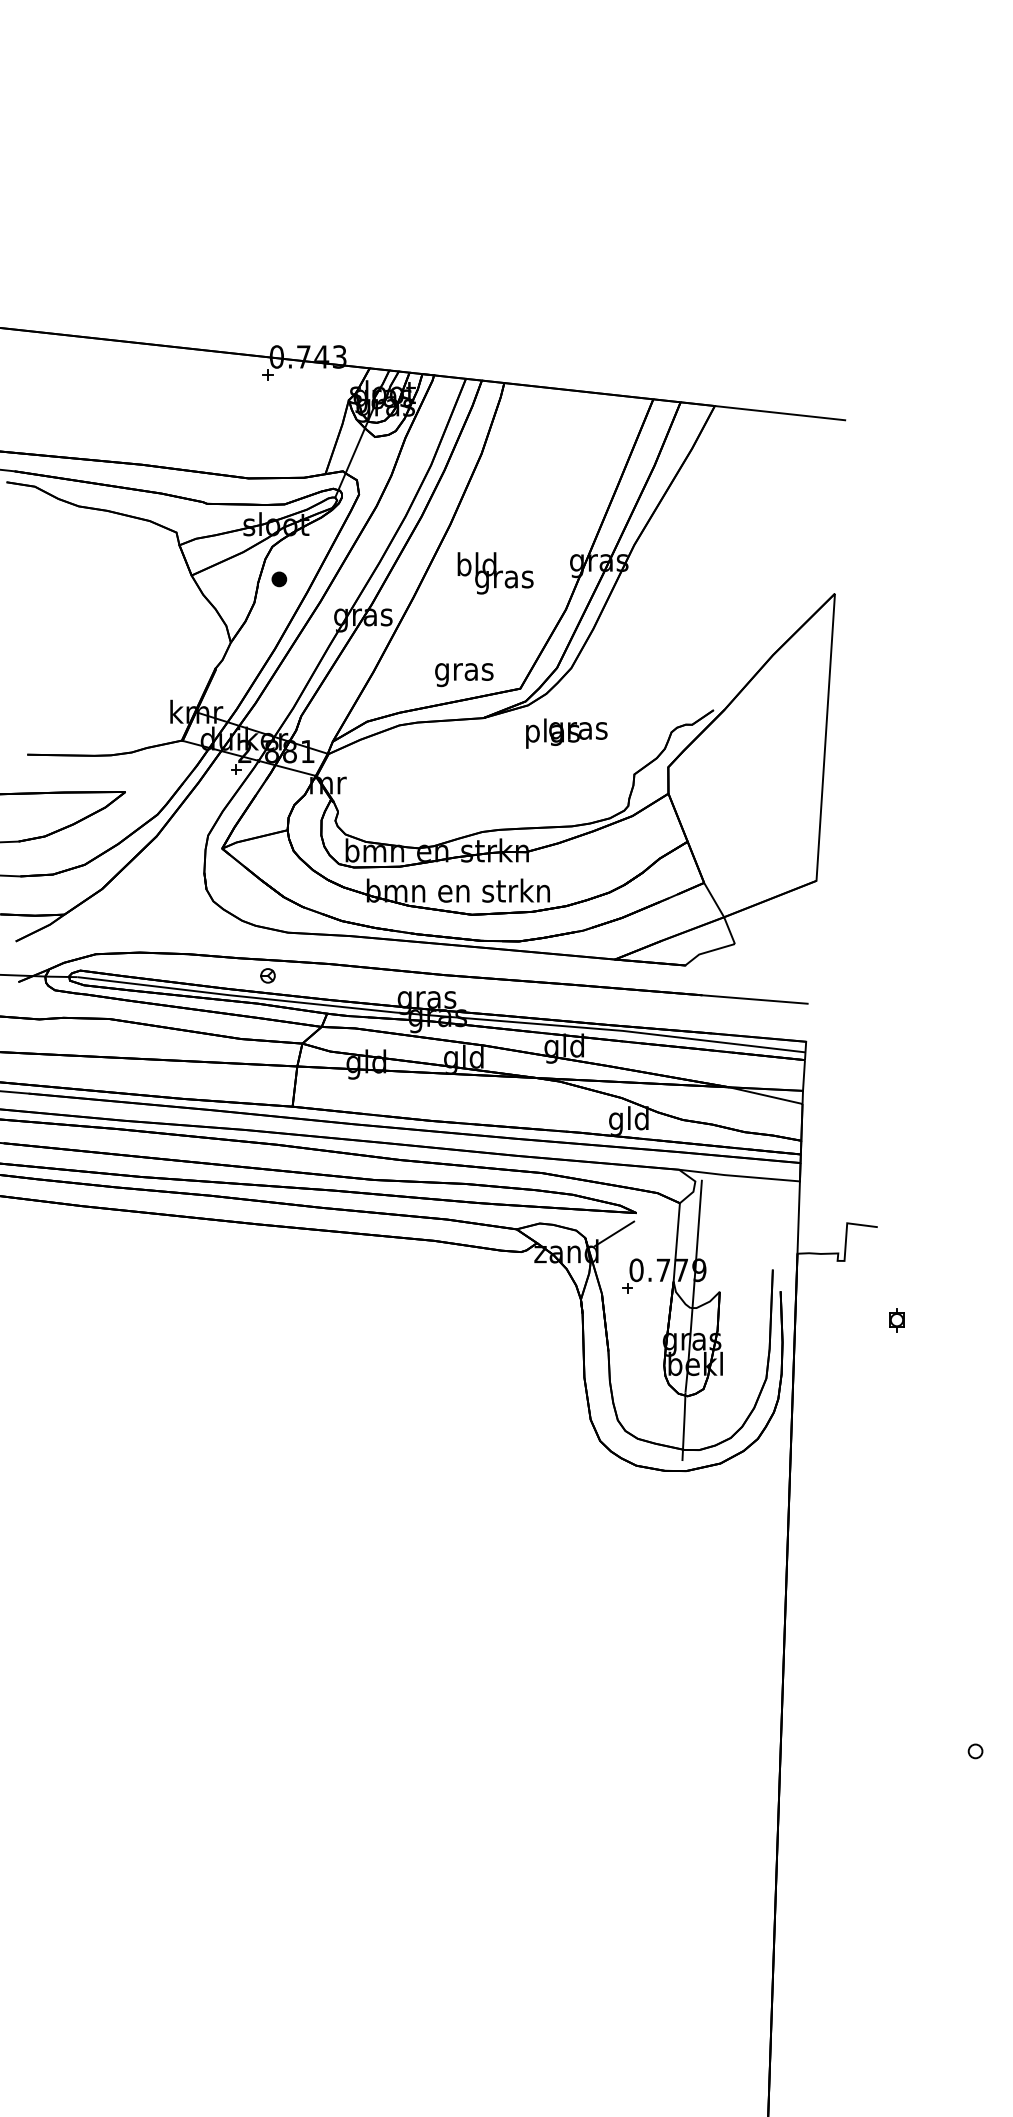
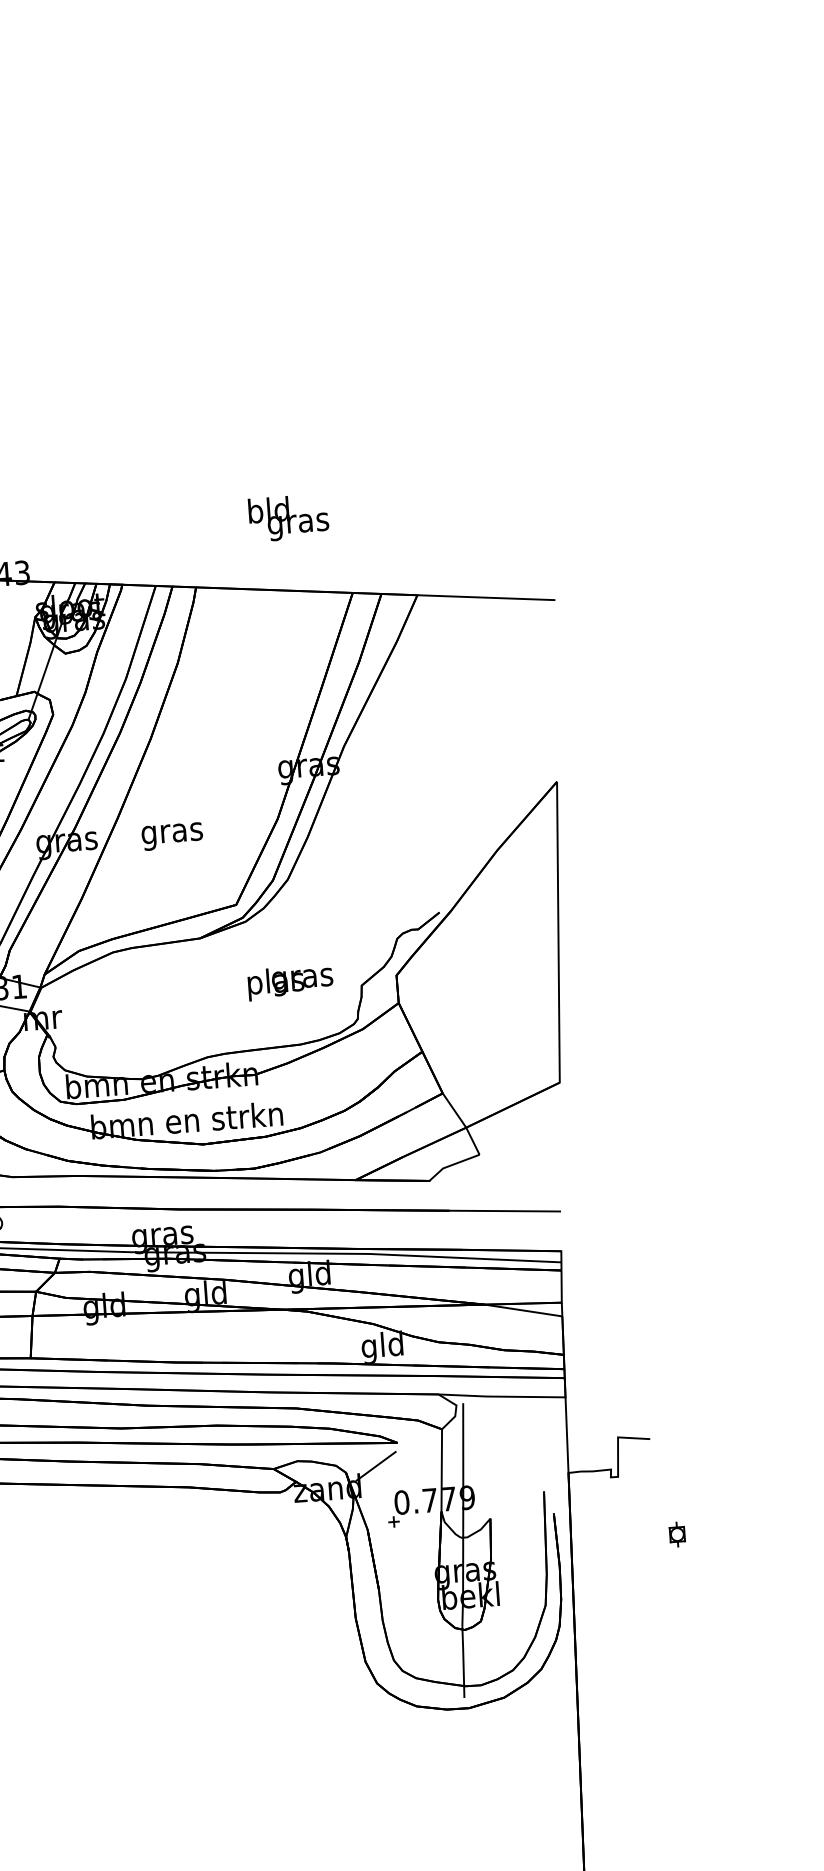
text: (495, 573) -> (288, 518), moved
text: (464, 675) -> (172, 837), moved
text: (566, 733) -> (290, 982), moved

